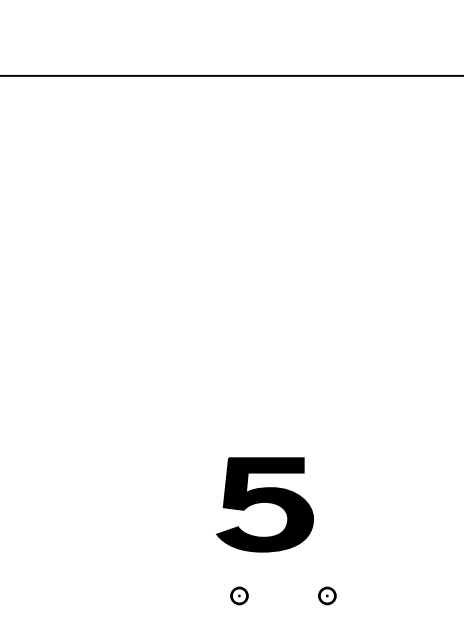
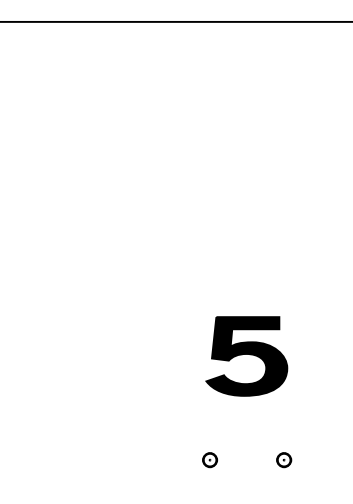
part: (264, 504) -> (246, 356), moved

